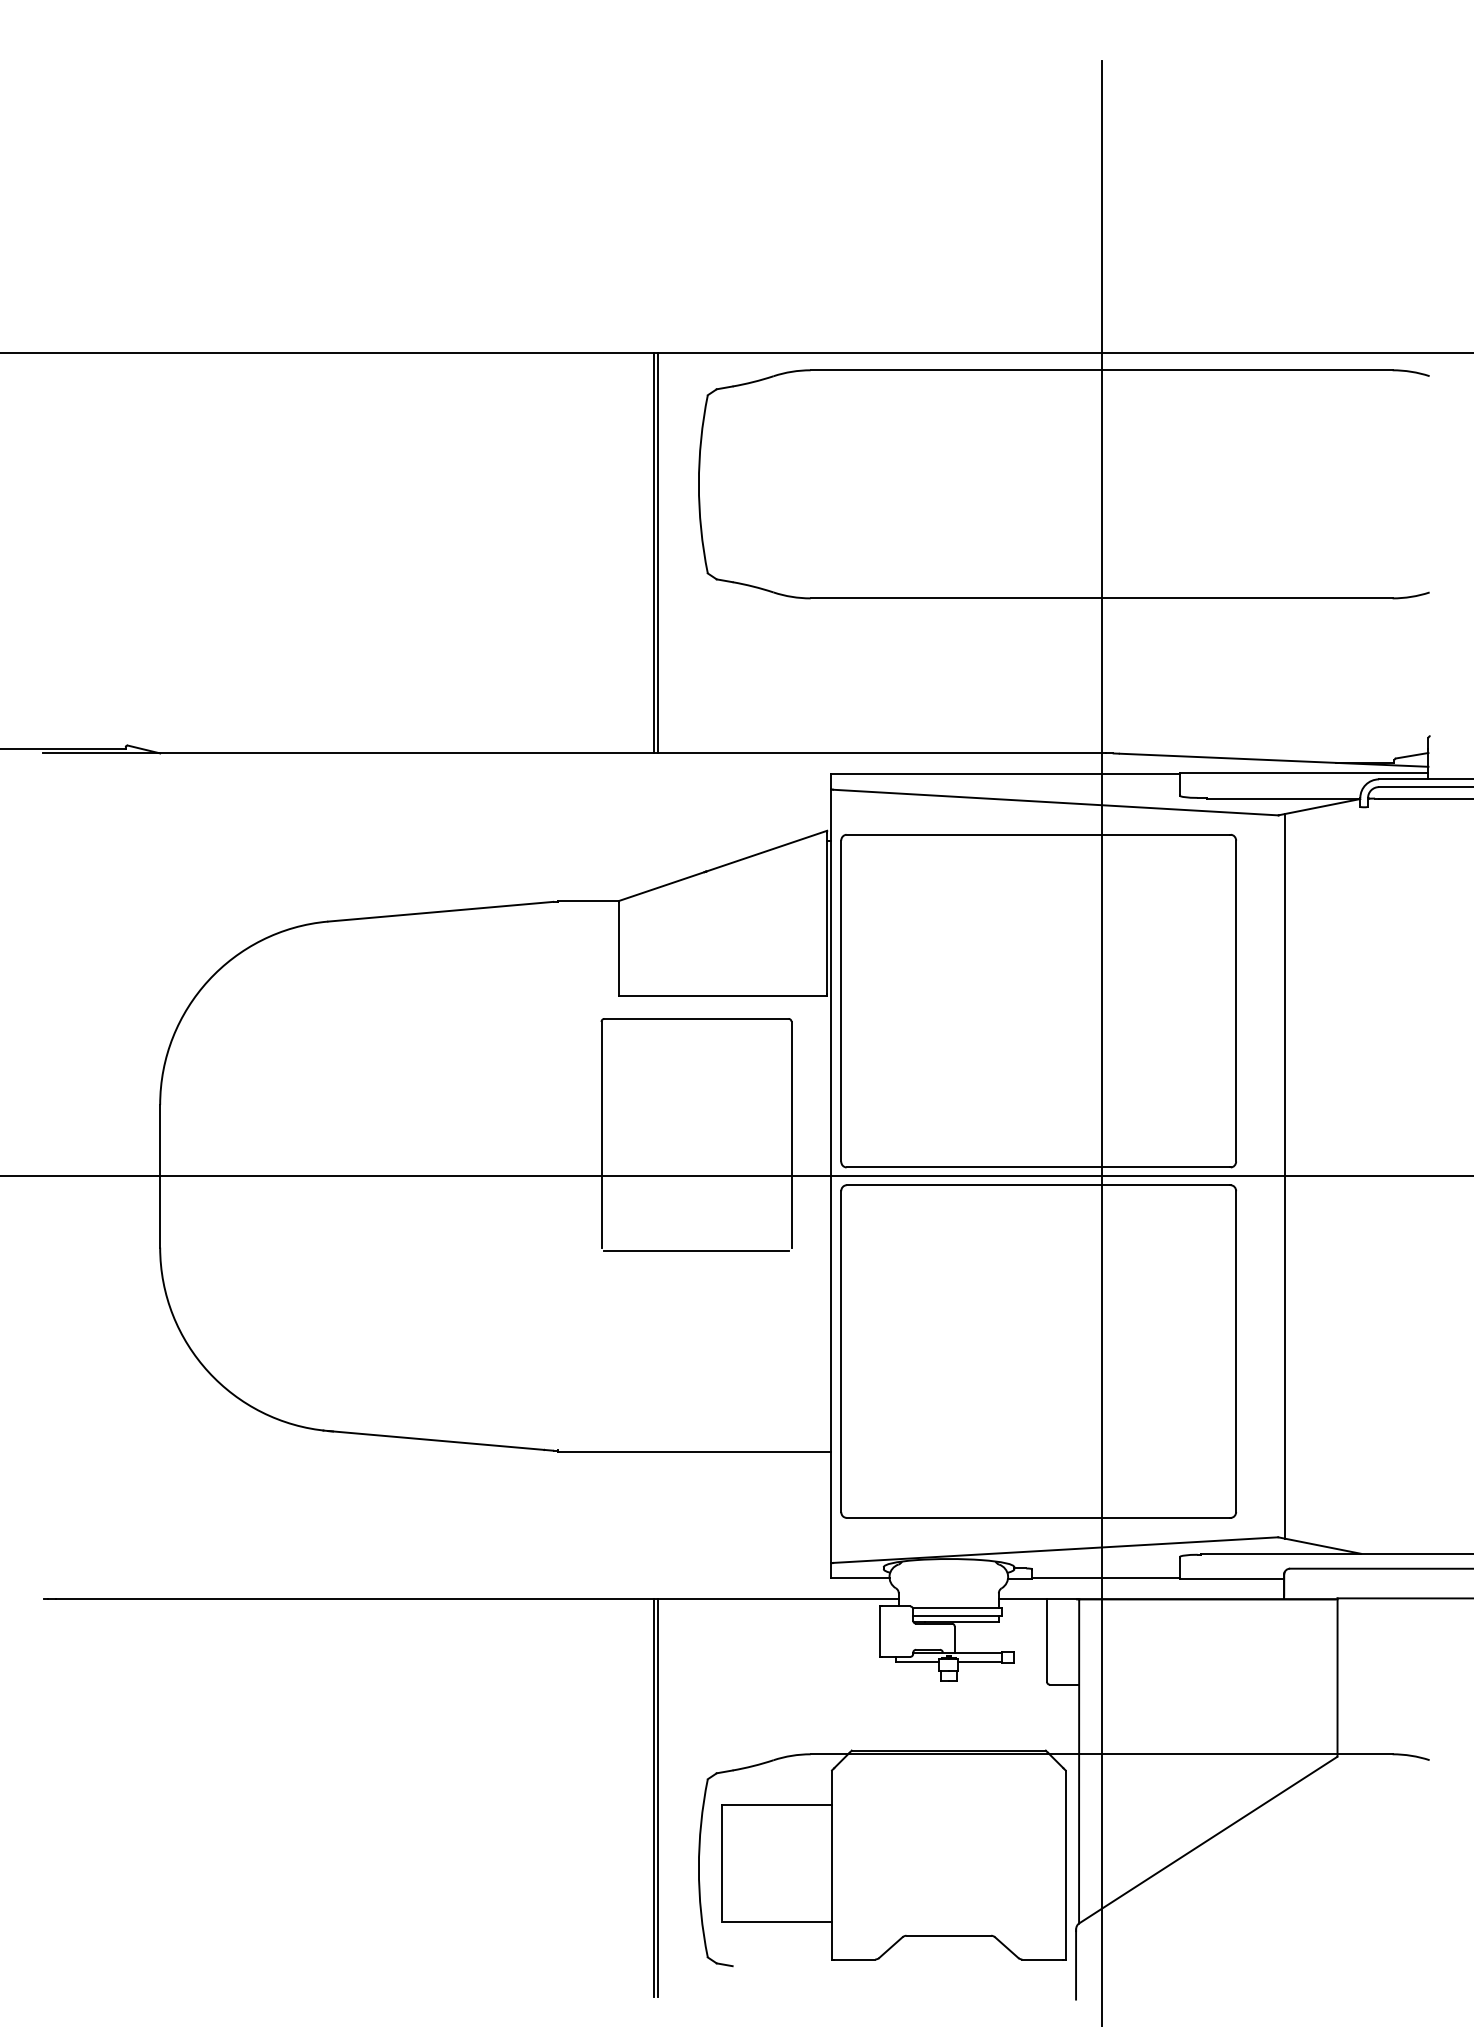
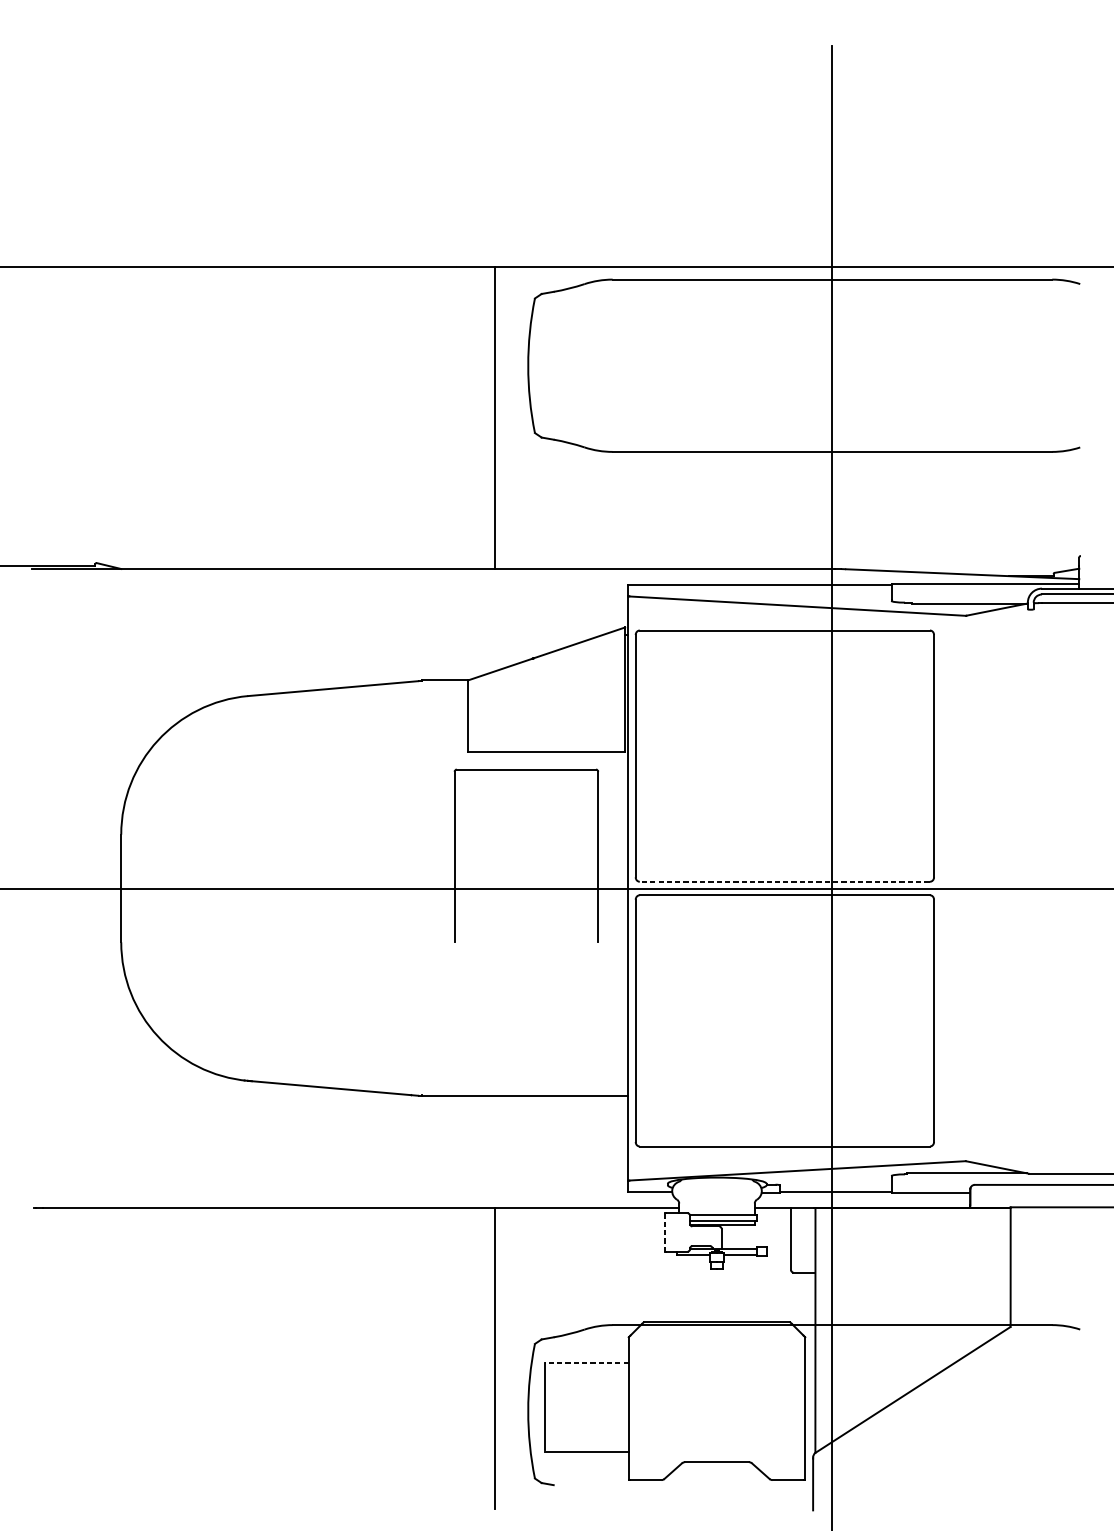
line: (657, 553) -> (496, 418), removed
line: (1038, 1167) -> (784, 881), solid -> dashed
line: (1284, 1176) -> (970, 888), removed
line: (696, 1250) -> (526, 944), removed
line: (879, 1632) -> (664, 1233), solid -> dashed
line: (657, 1798) -> (496, 1358), removed
line: (776, 1805) -> (586, 1363), solid -> dashed

